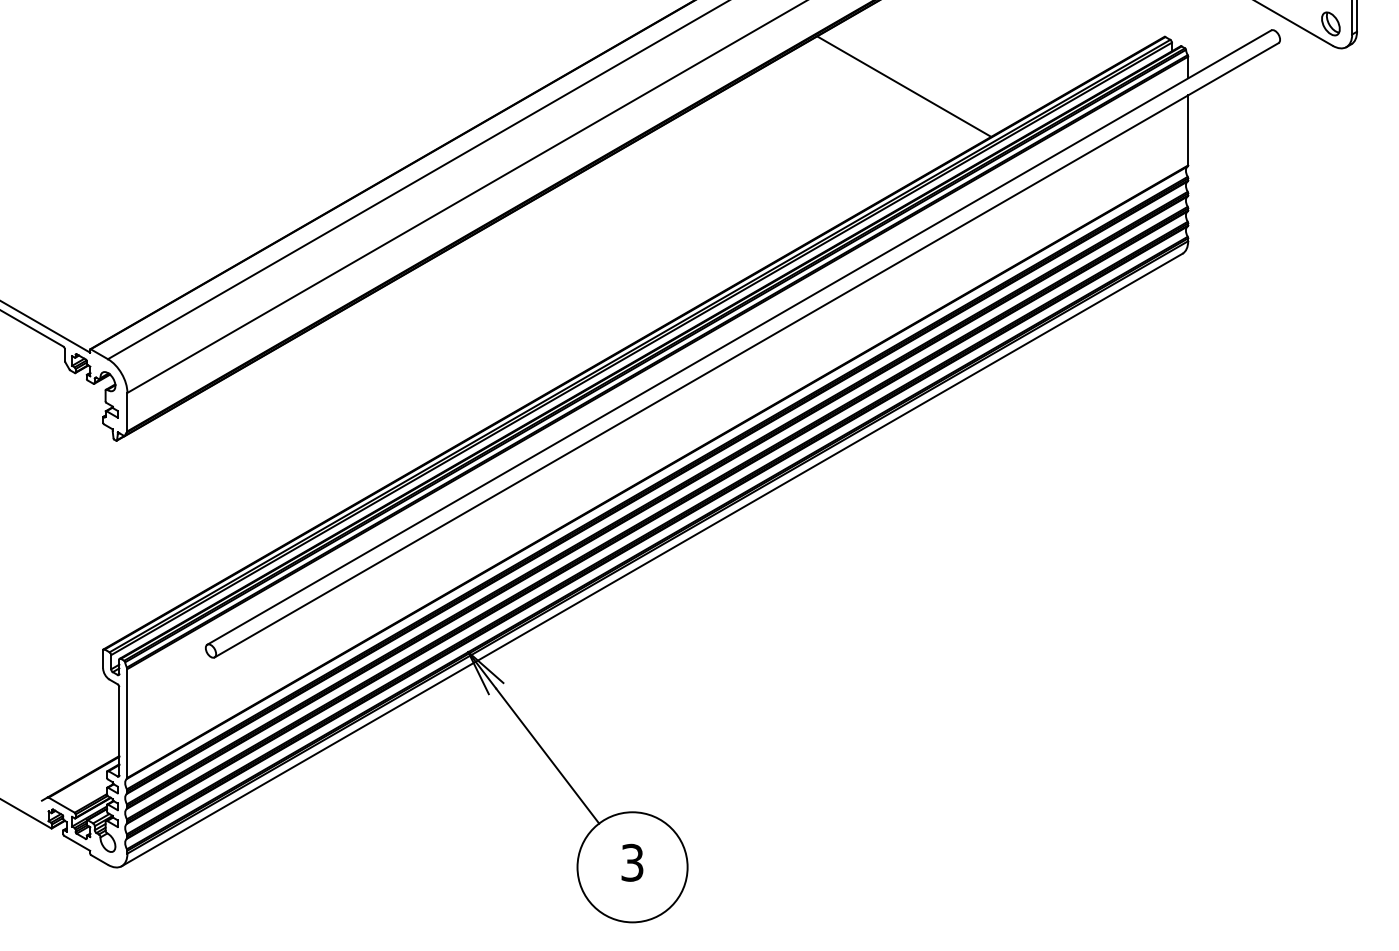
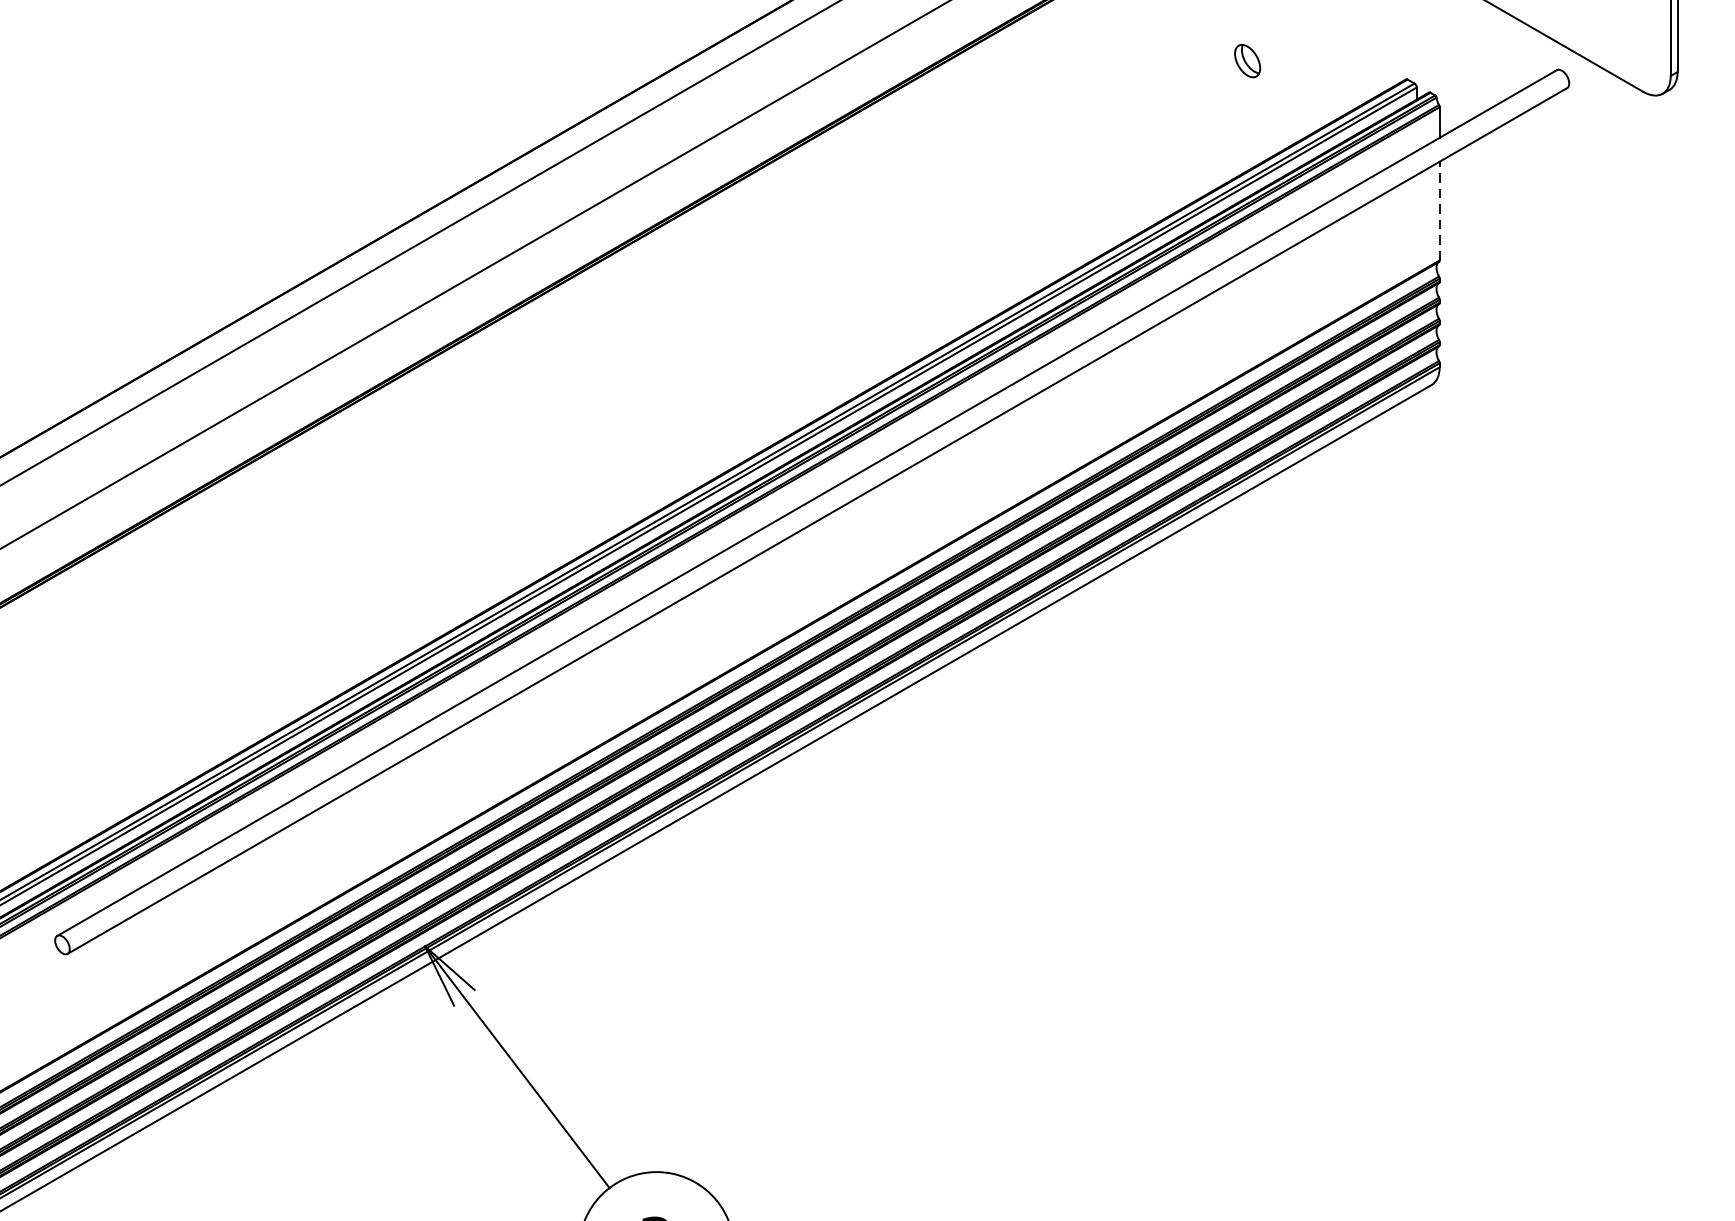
part: (1330, 23) -> (1247, 60), moved
line: (904, 86) -> (1039, 149), removed
line: (1188, 129) -> (1440, 209), solid -> dashed

